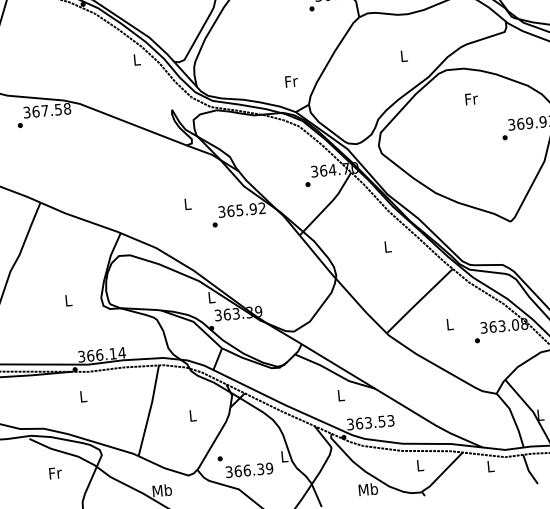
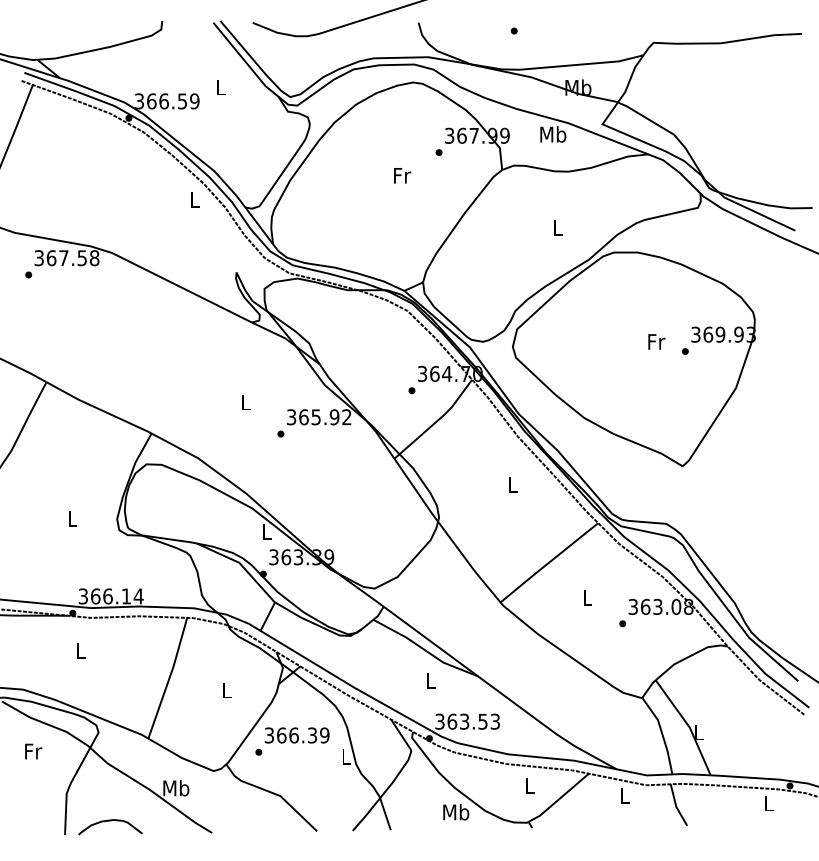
text: (291, 81) -> (402, 175), moved
text: (471, 98) -> (656, 341), moved
text: (249, 470) -> (296, 735), moved

